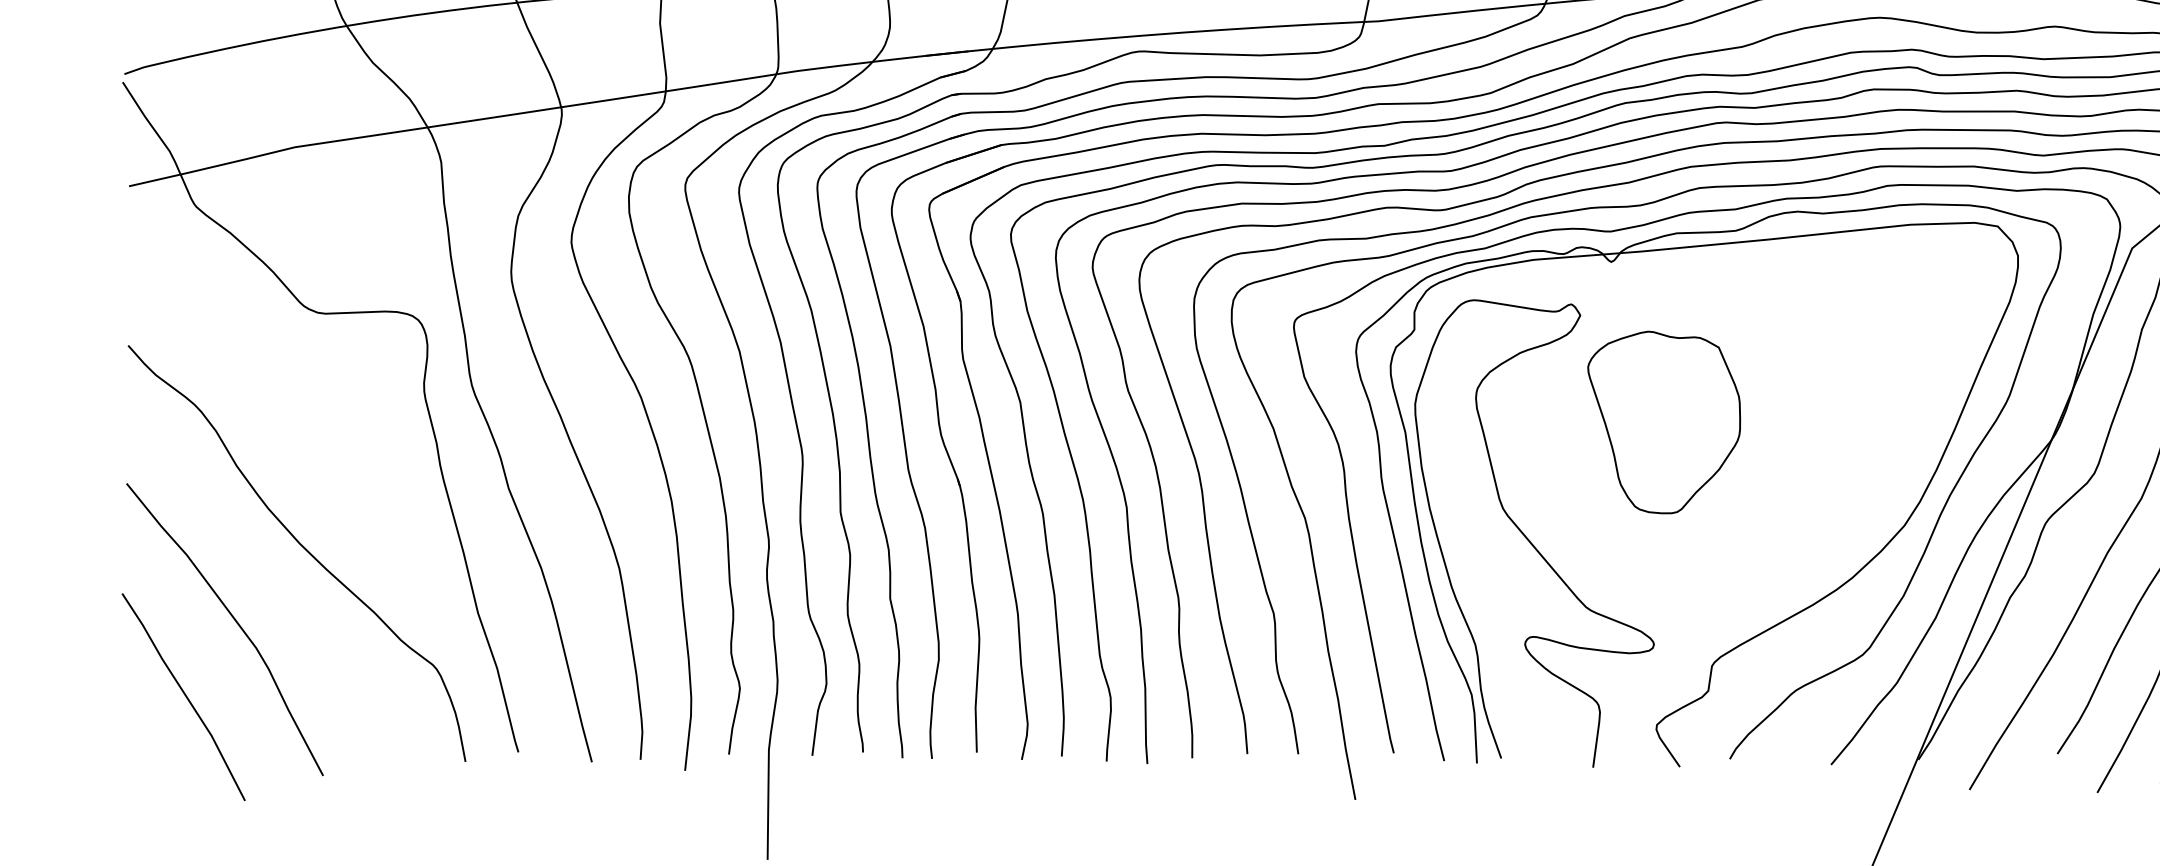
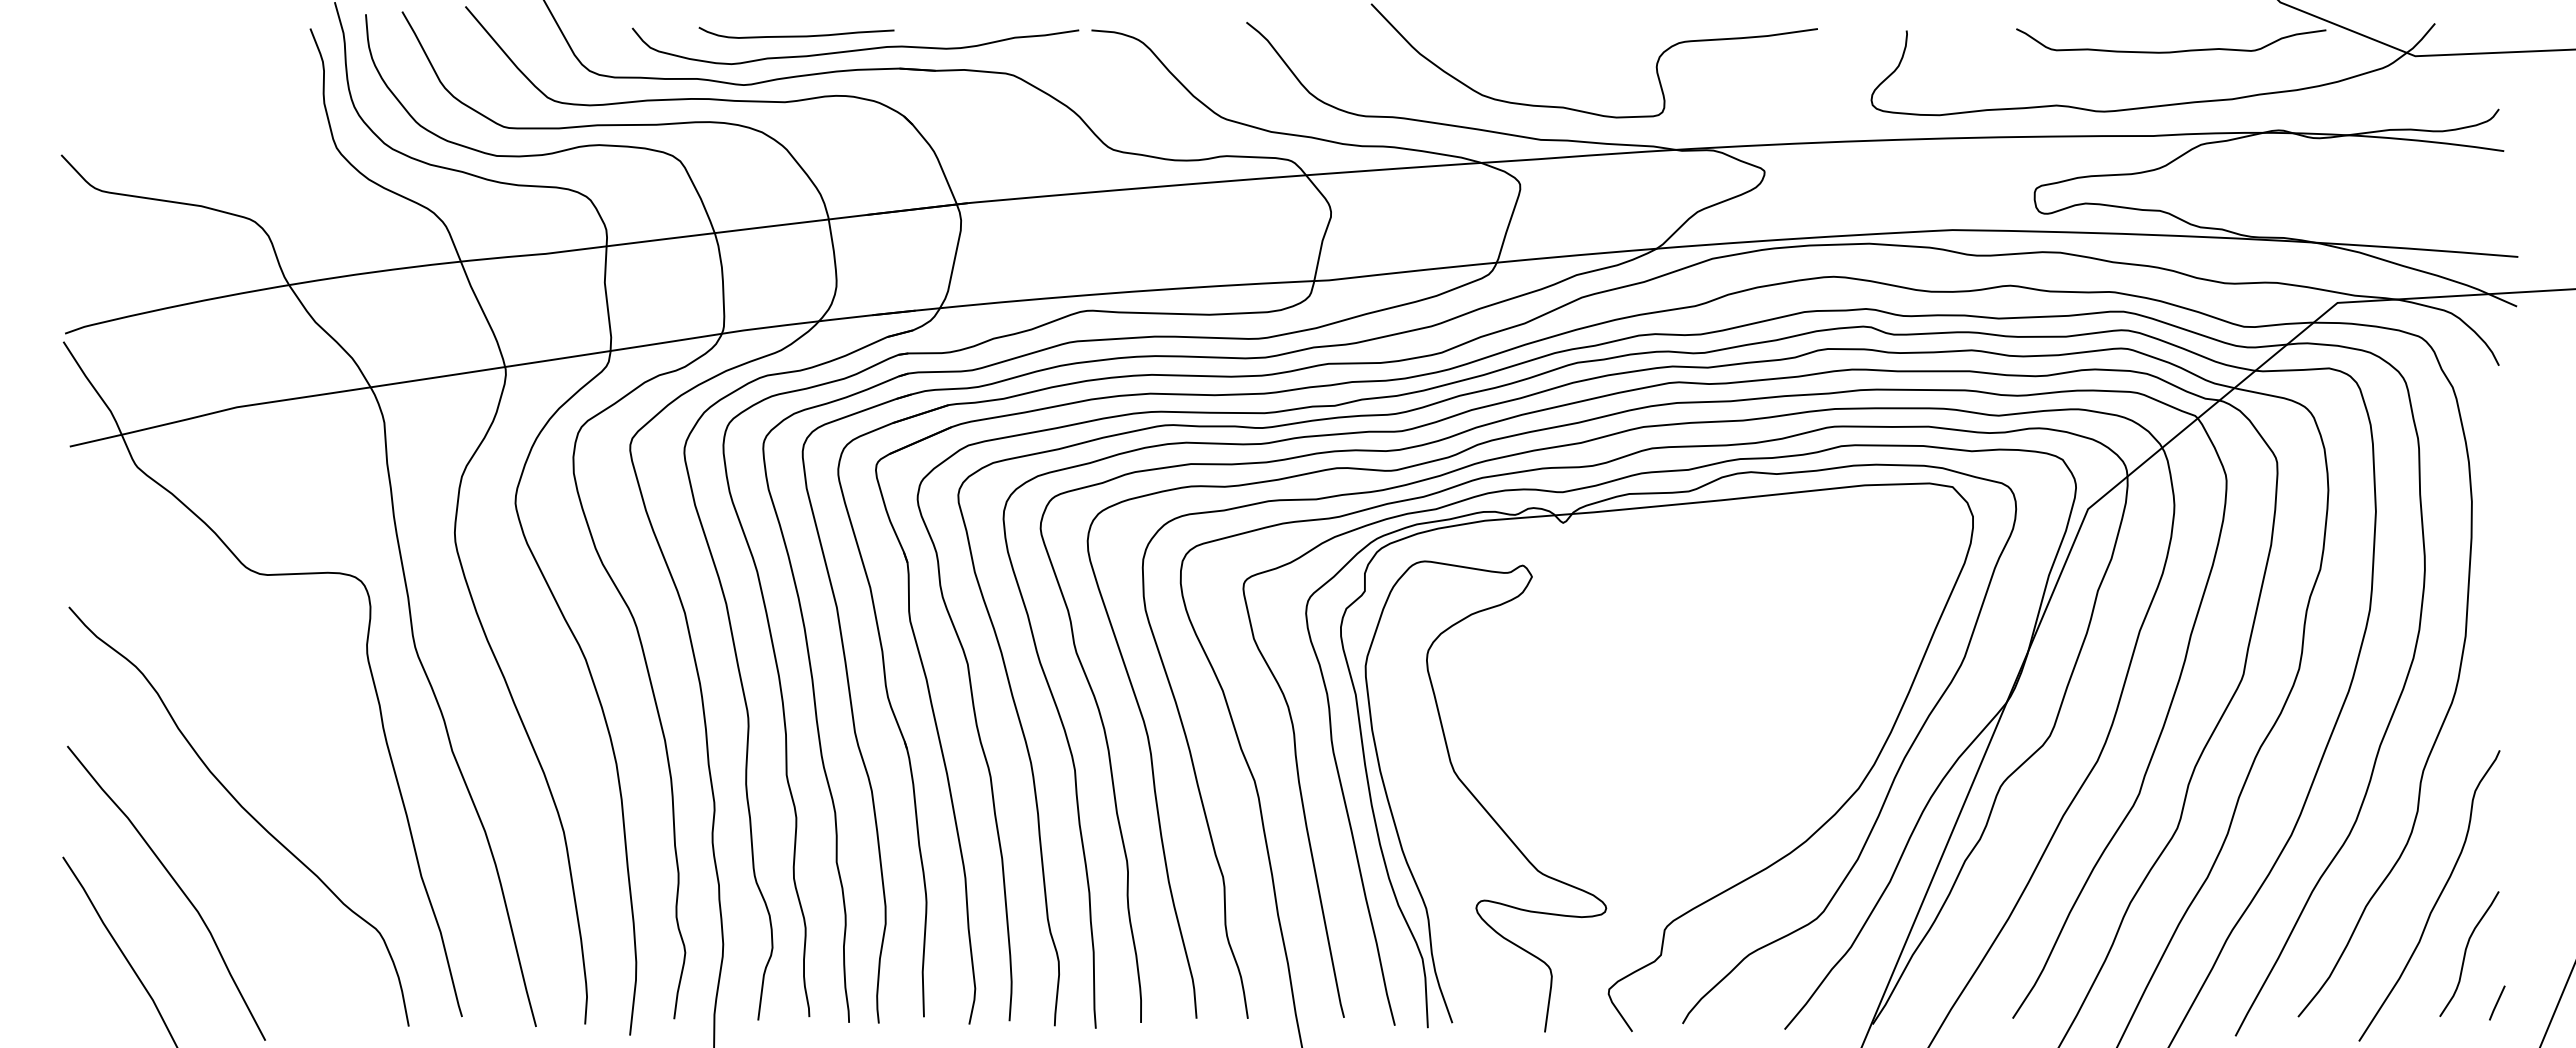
part: (1664, 422) -> (1616, 684), removed

